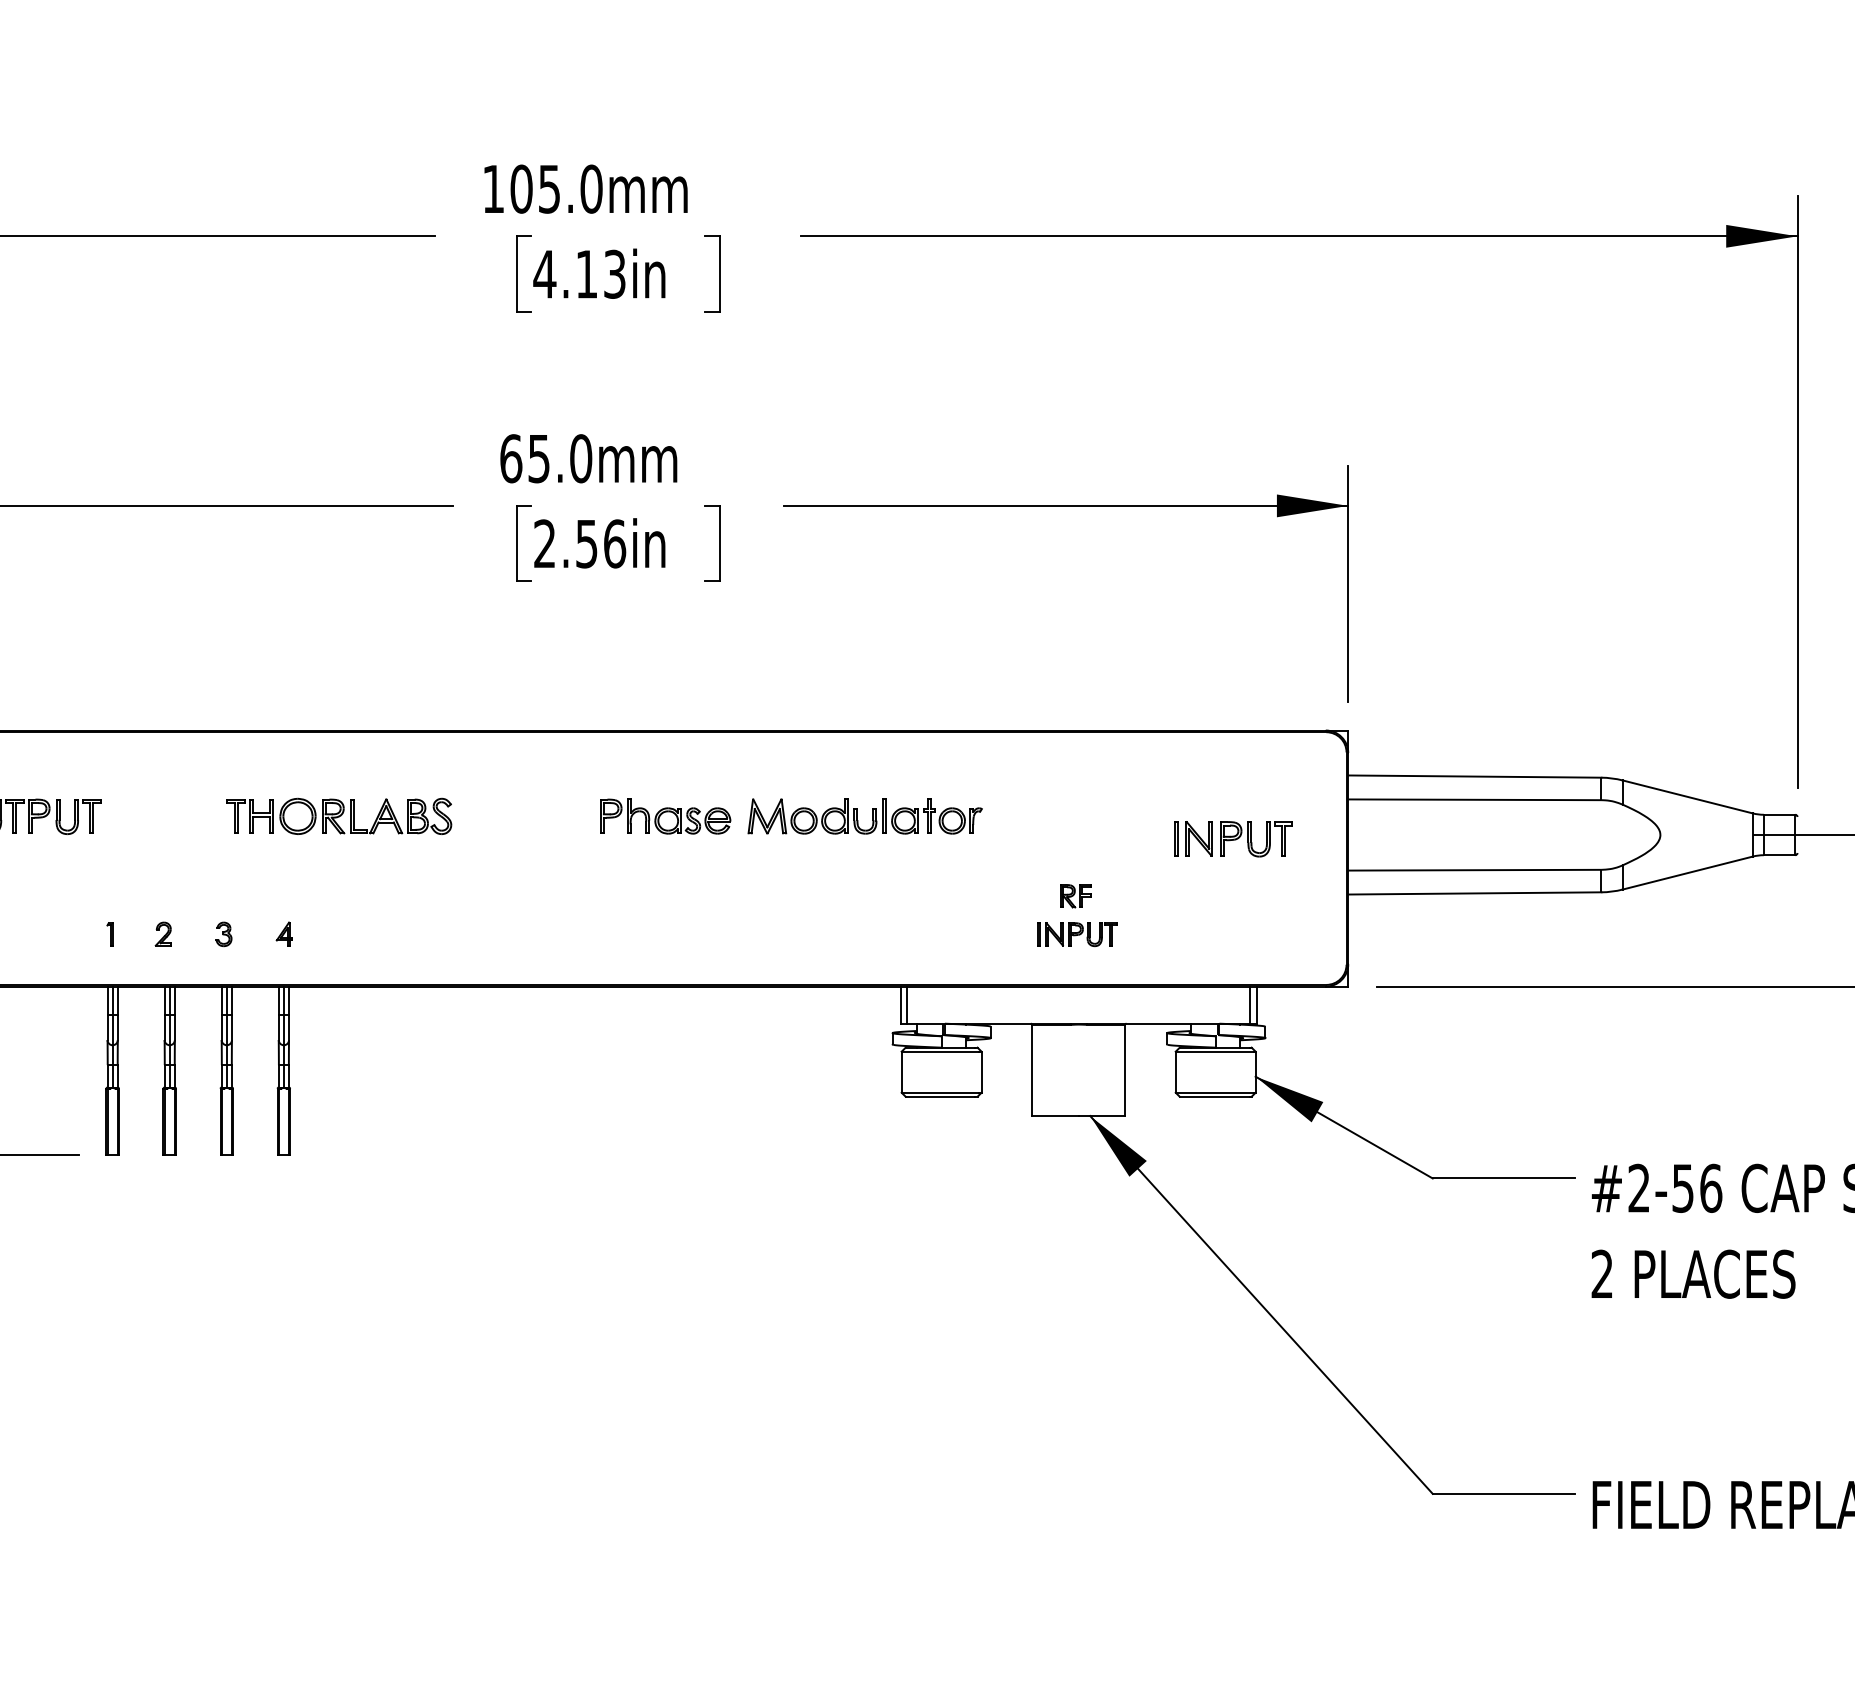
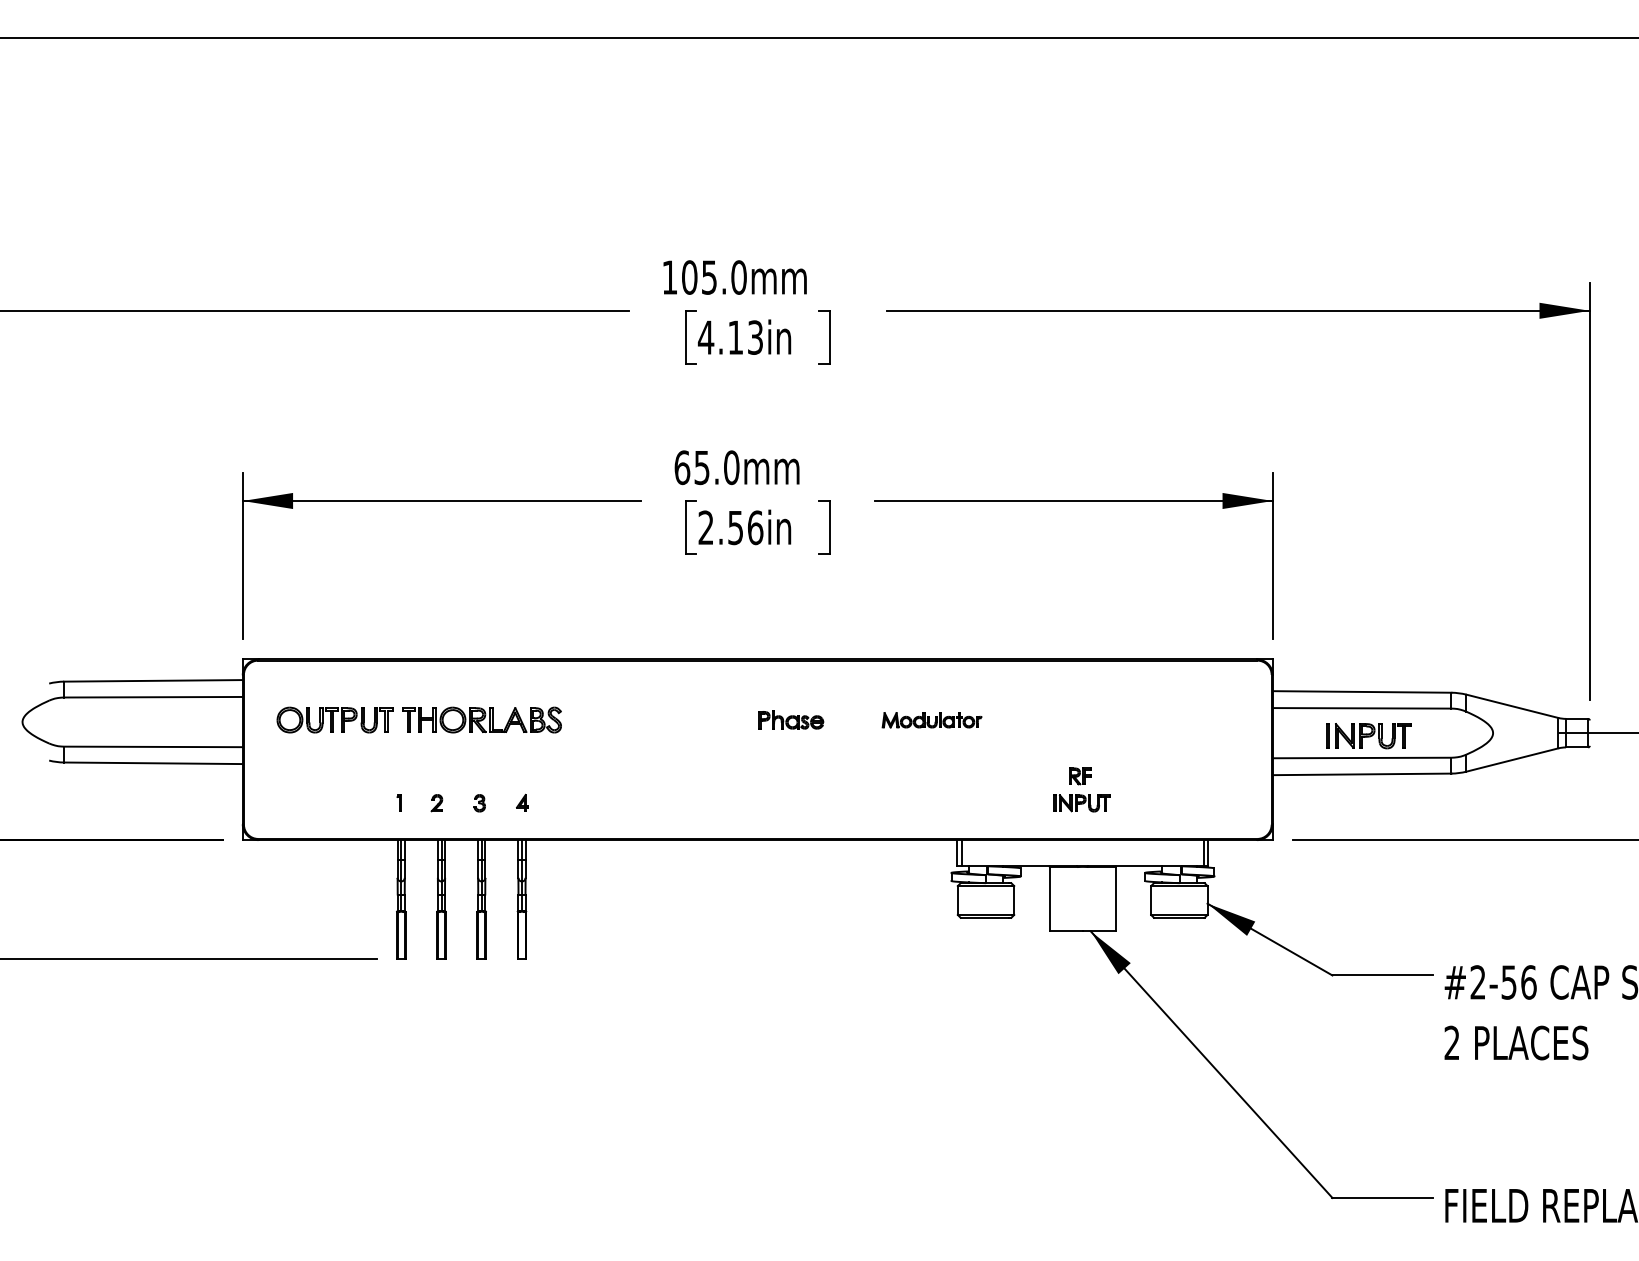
part: (338, 815) -> (481, 719), moved
part: (665, 817) -> (791, 720), size x0.7
part: (864, 817) -> (931, 720), size x0.6
part: (1232, 839) -> (1368, 736), moved

